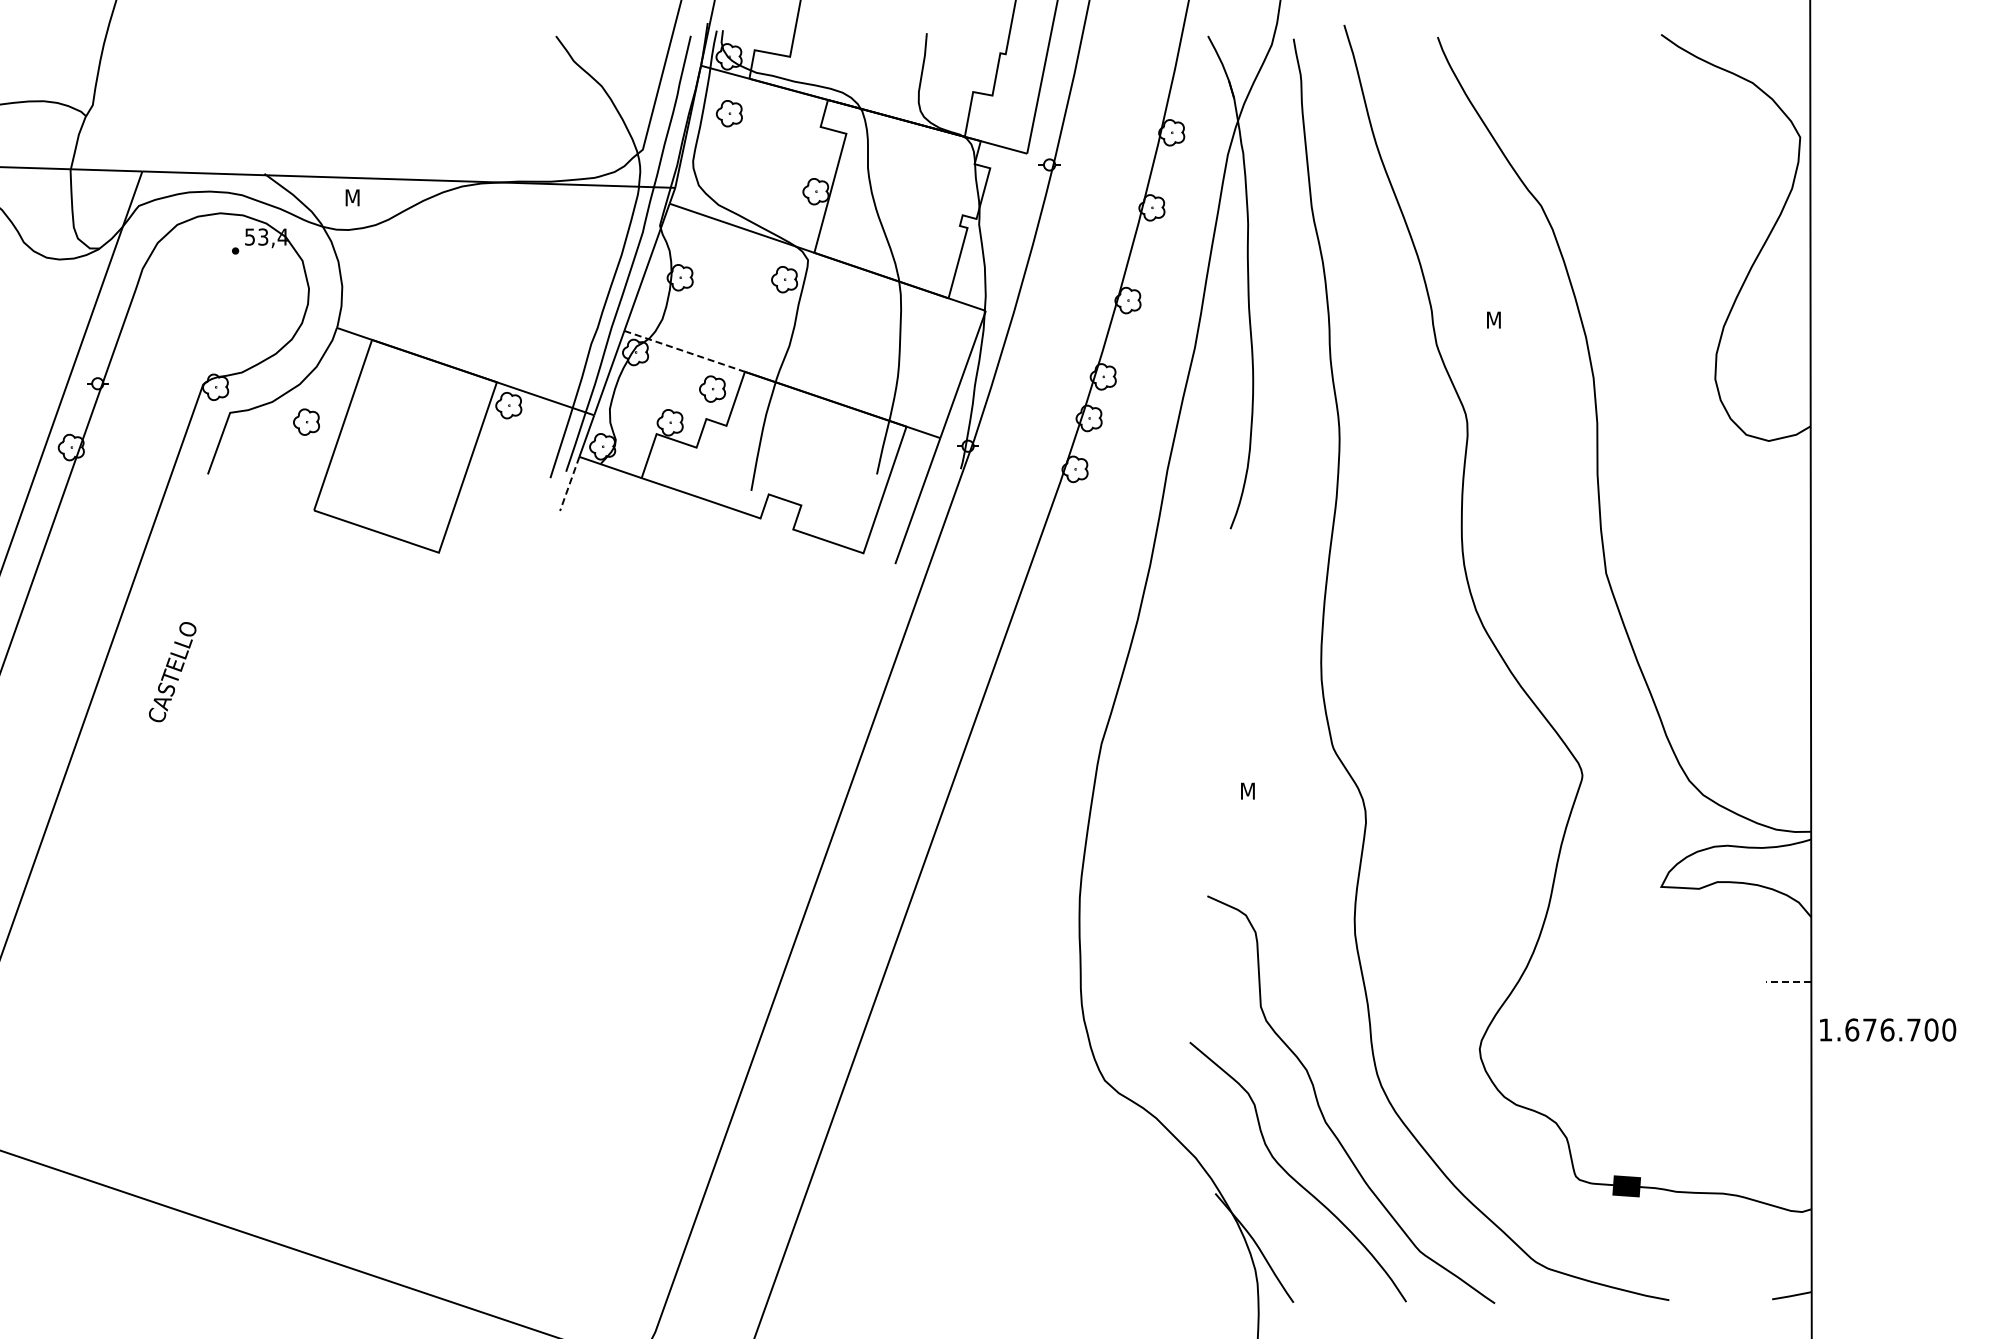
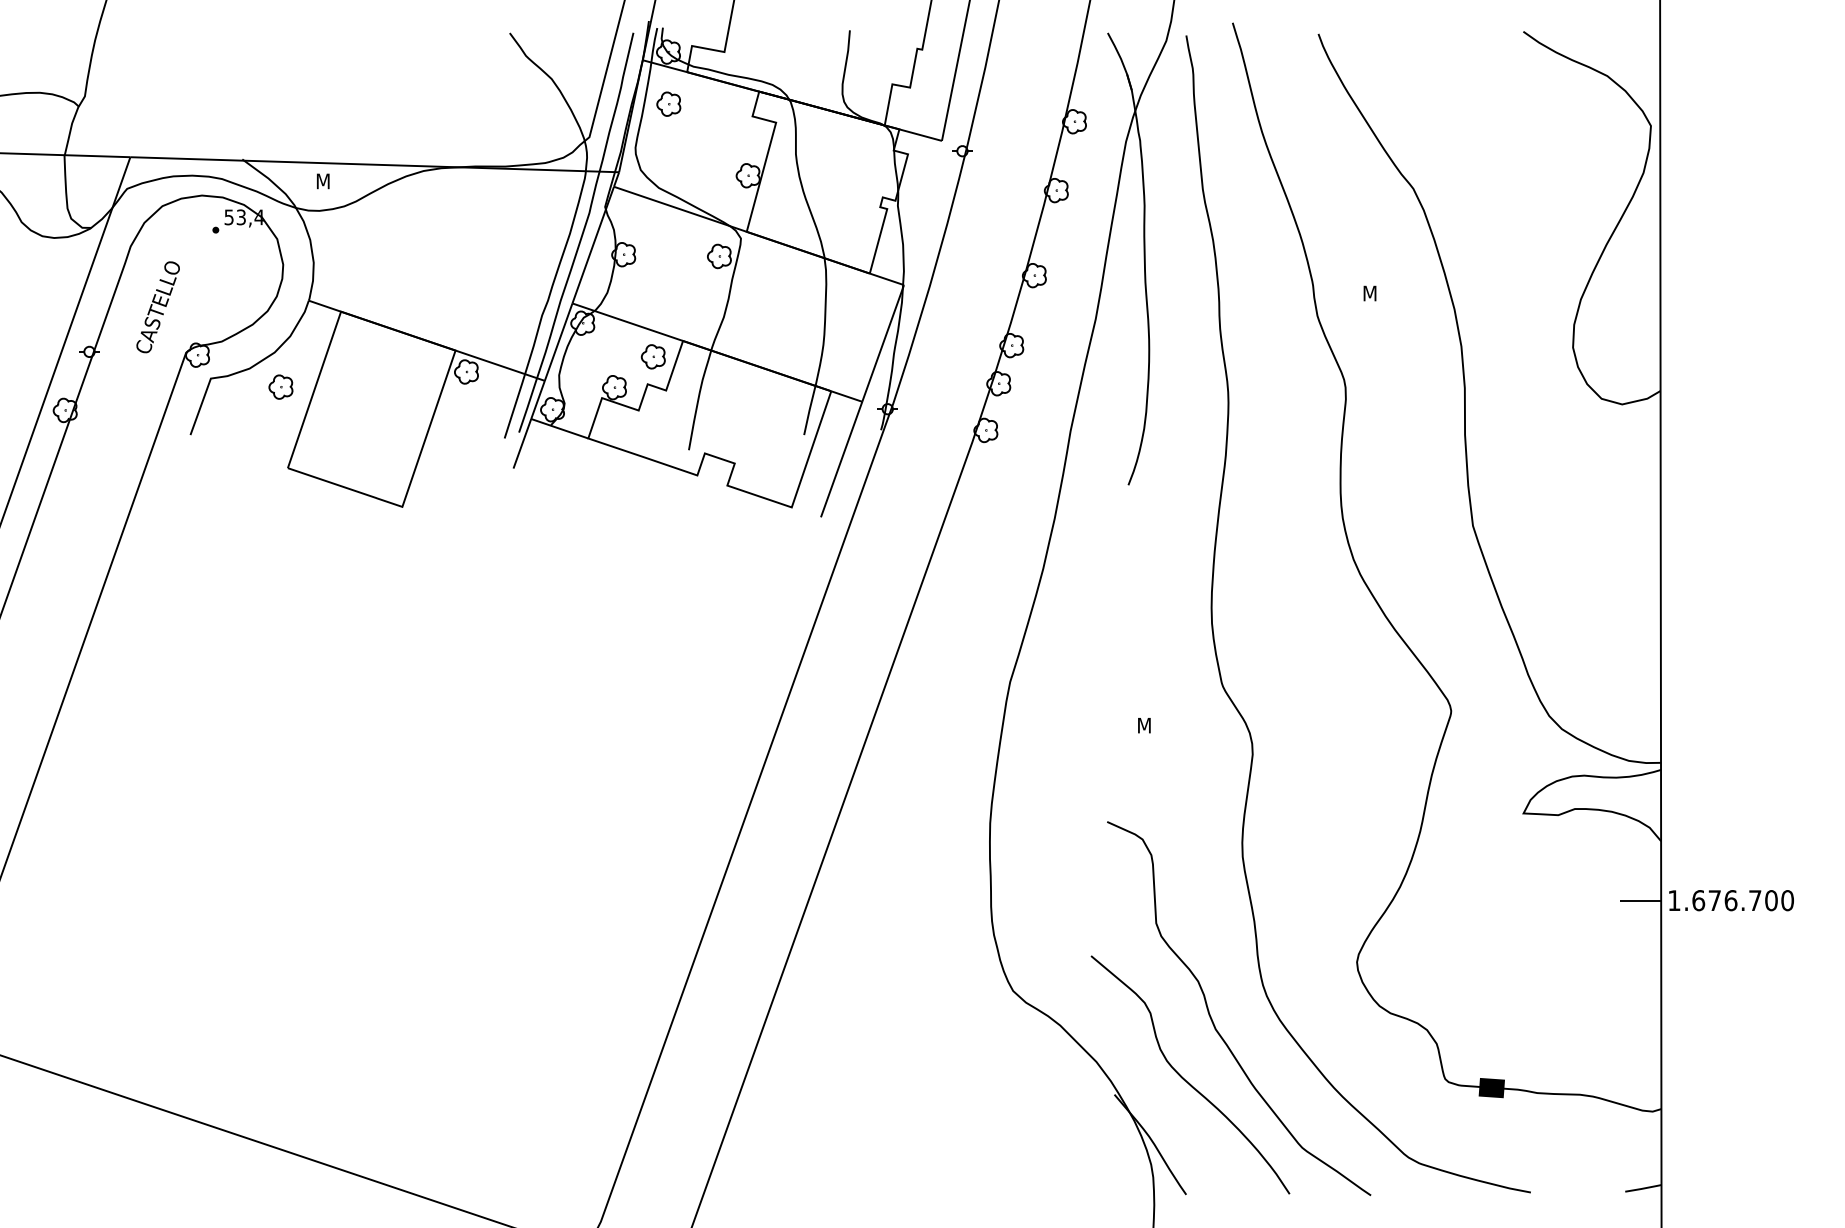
line: (684, 351) -> (627, 322), dashed -> solid
line: (569, 483) -> (522, 443), dashed -> solid
text: (172, 672) -> (158, 307), moved
line: (1788, 982) -> (1640, 901), dashed -> solid
text: (1888, 1029) -> (1731, 900), moved

